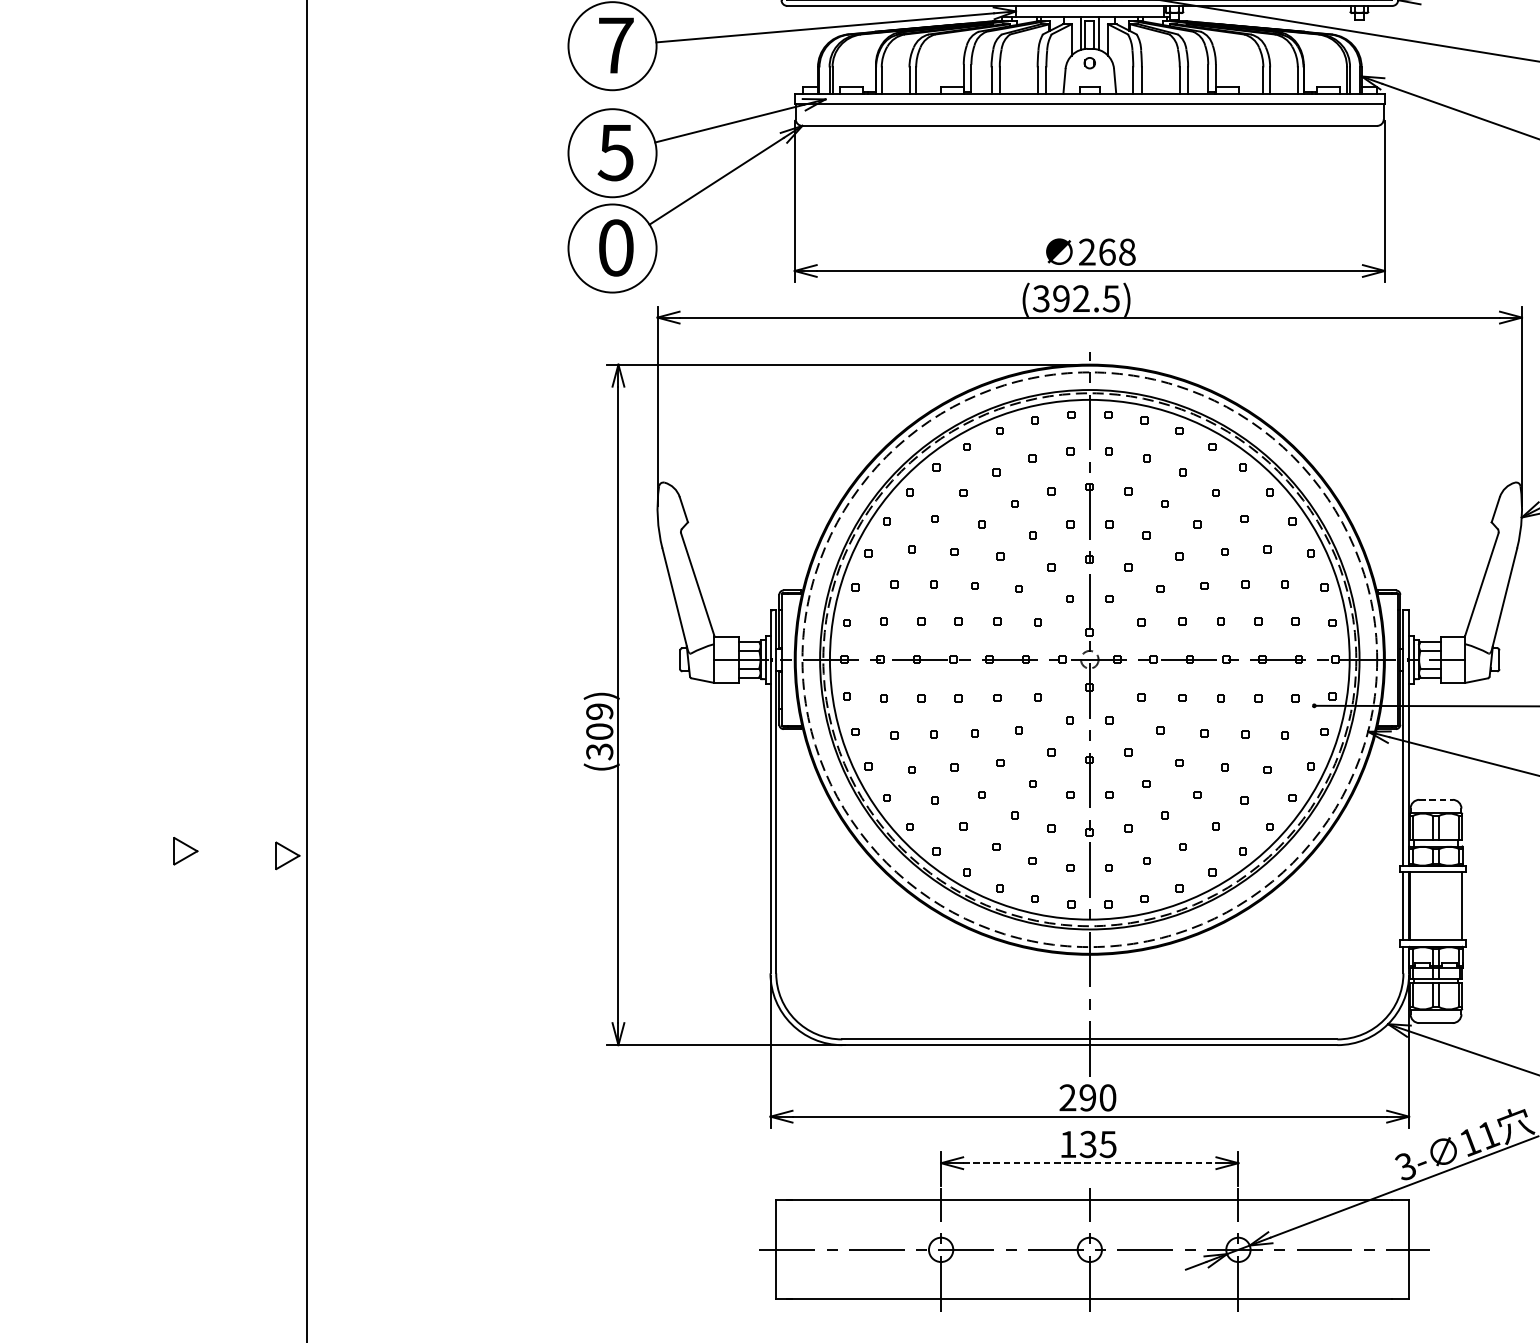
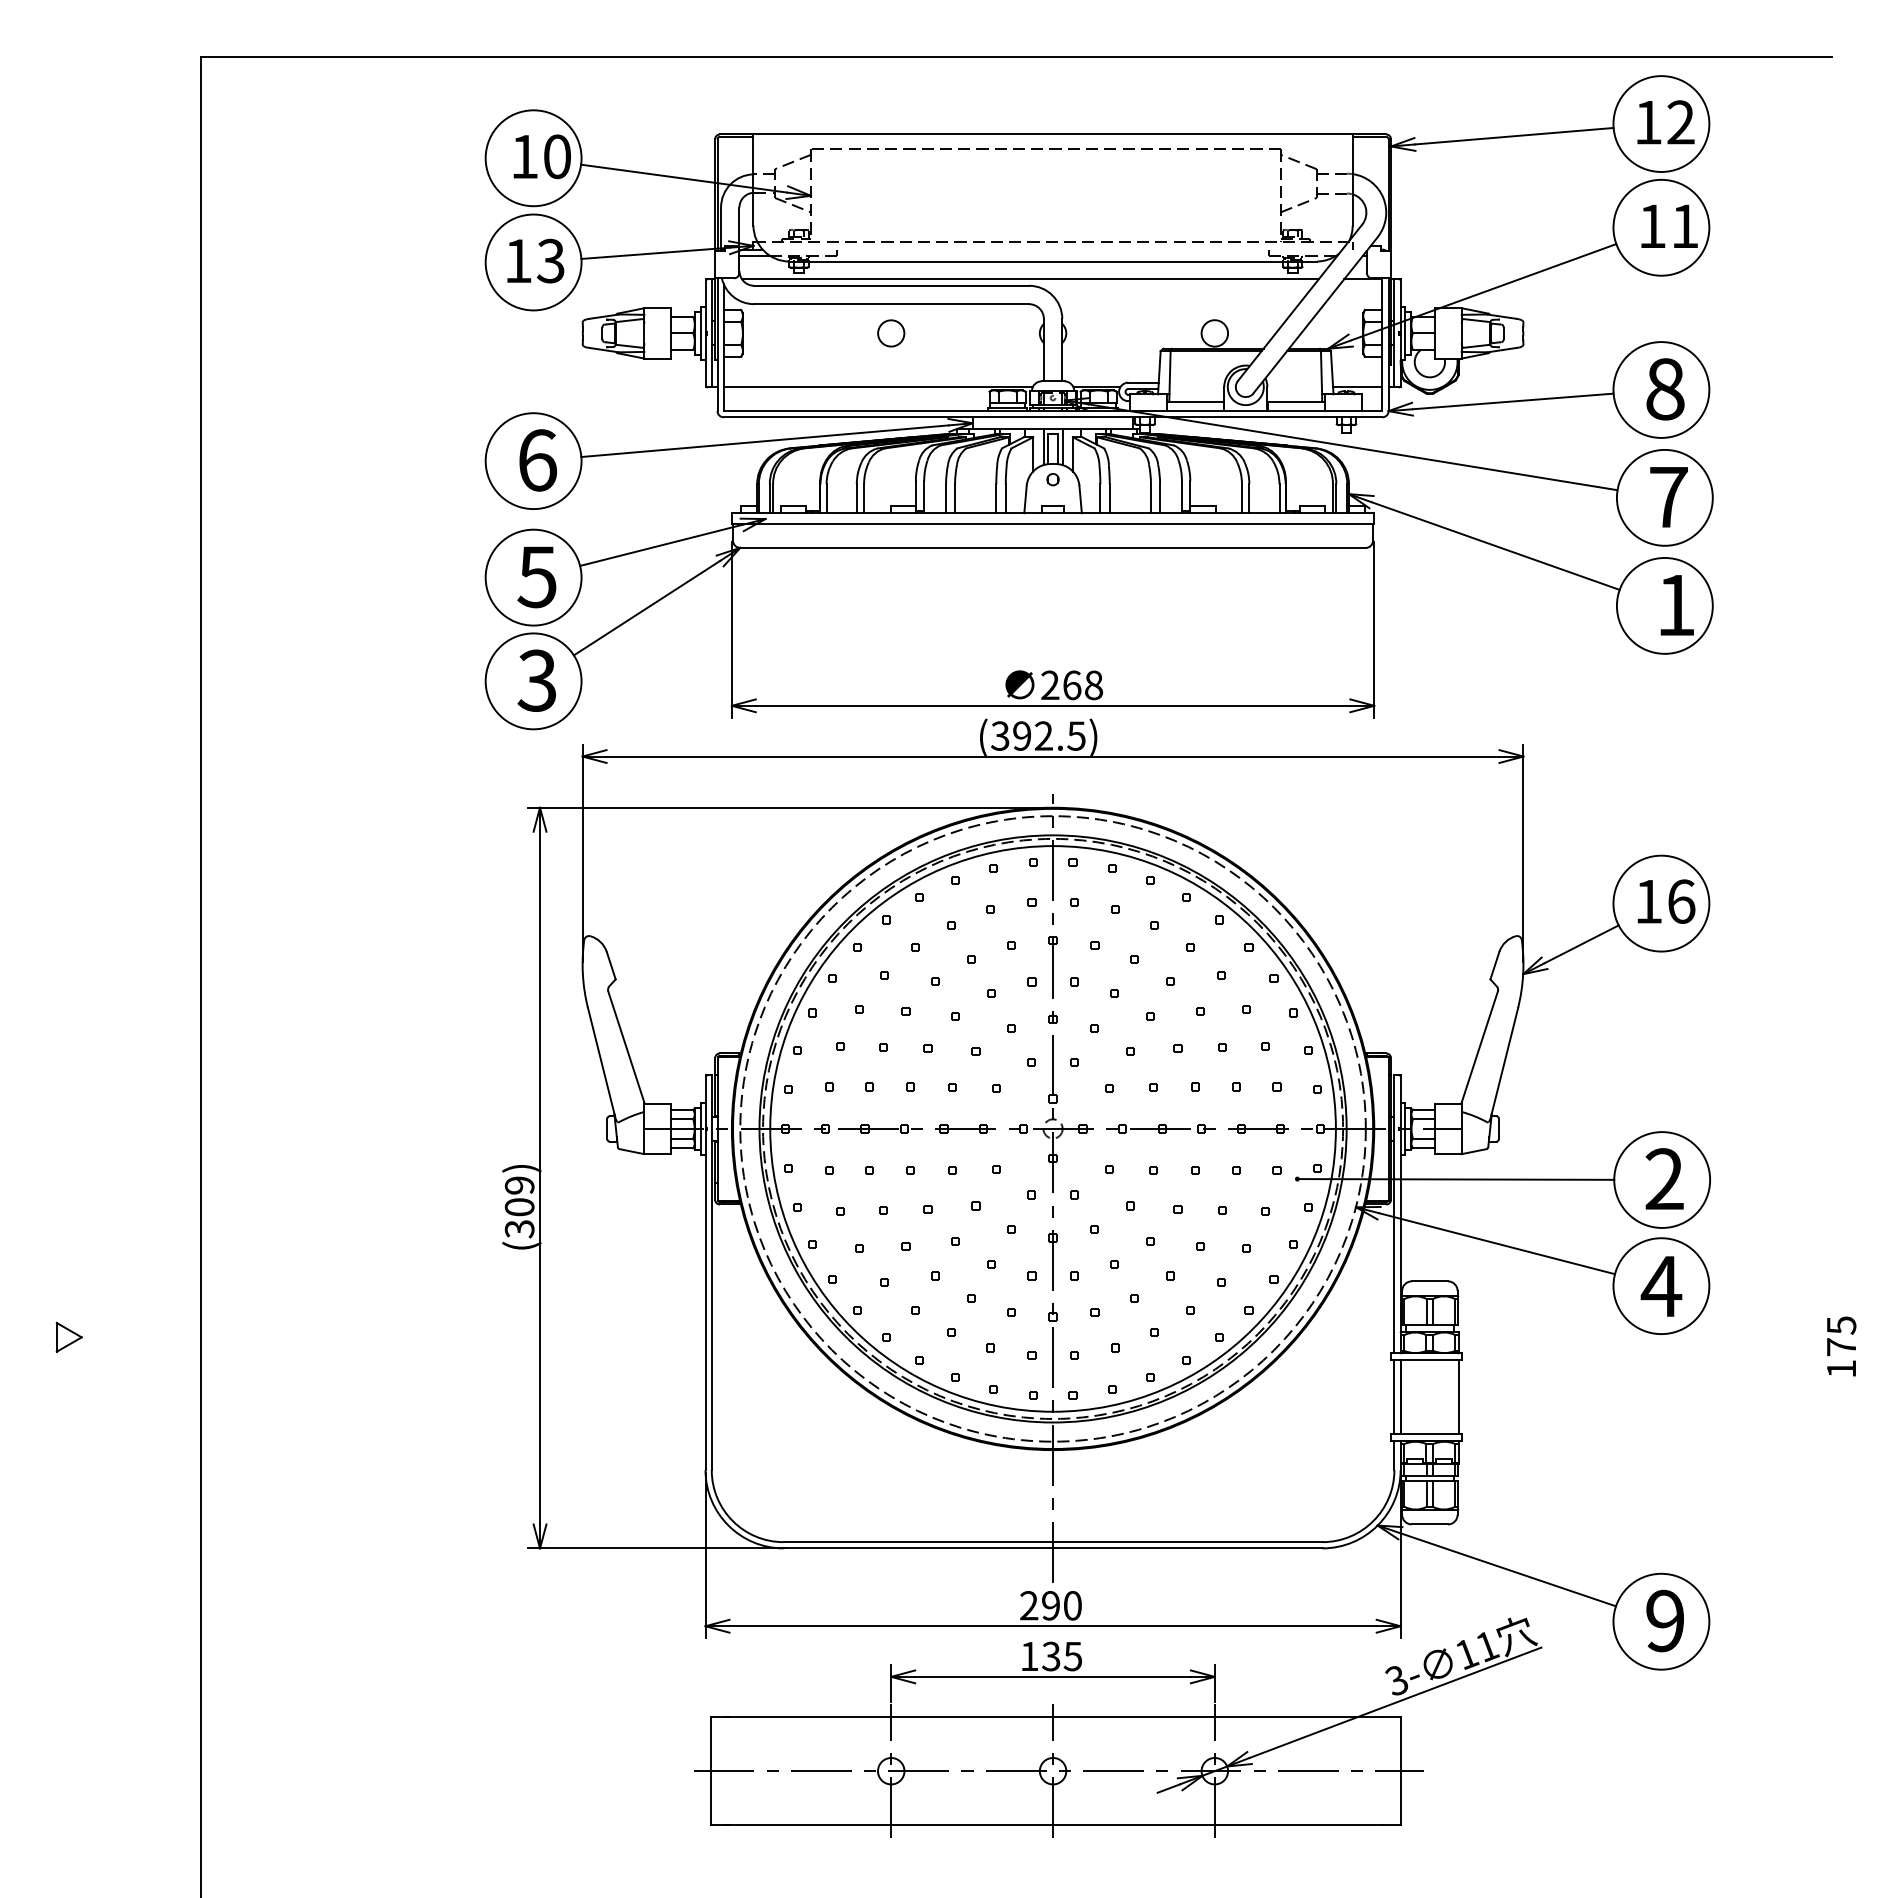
text: (617, 45) -> (538, 460), 7 -> 6
text: (615, 247) -> (536, 680), 0 -> 3
line: (1436, 799) -> (1430, 1281), dashed -> solid
part: (287, 855) -> (179, 1341), removed
line: (1090, 1162) -> (1053, 1676), dashed -> solid

